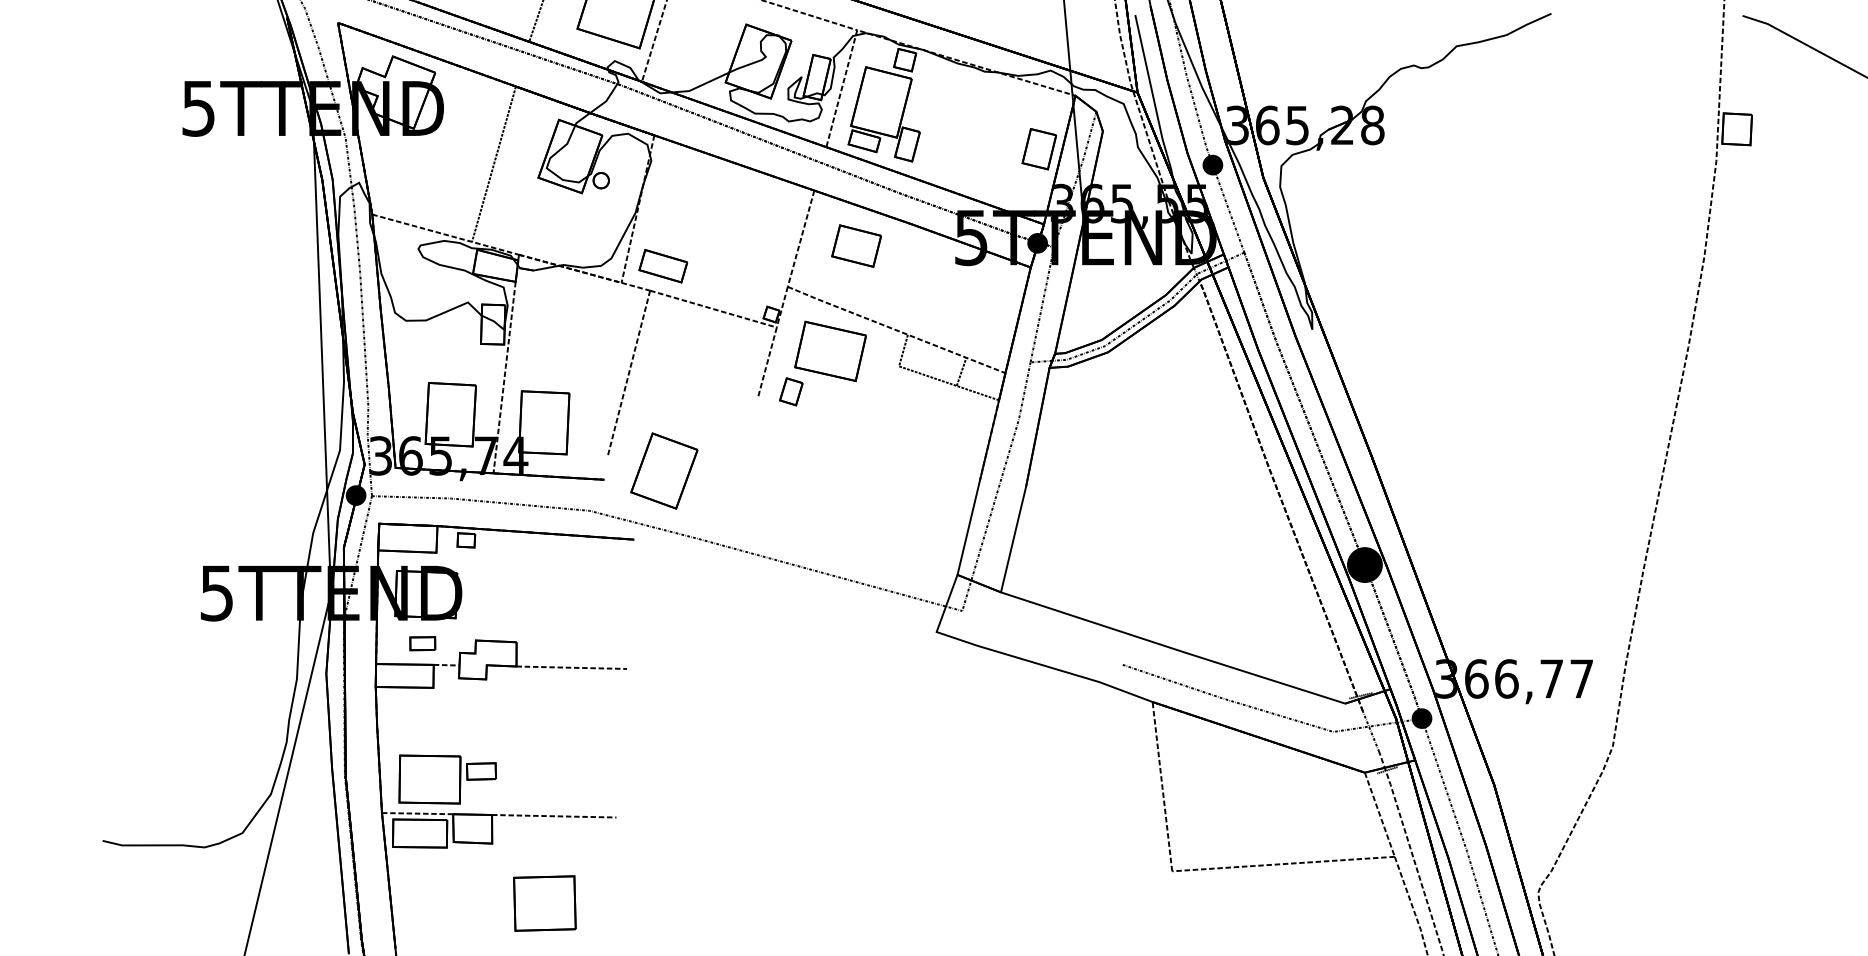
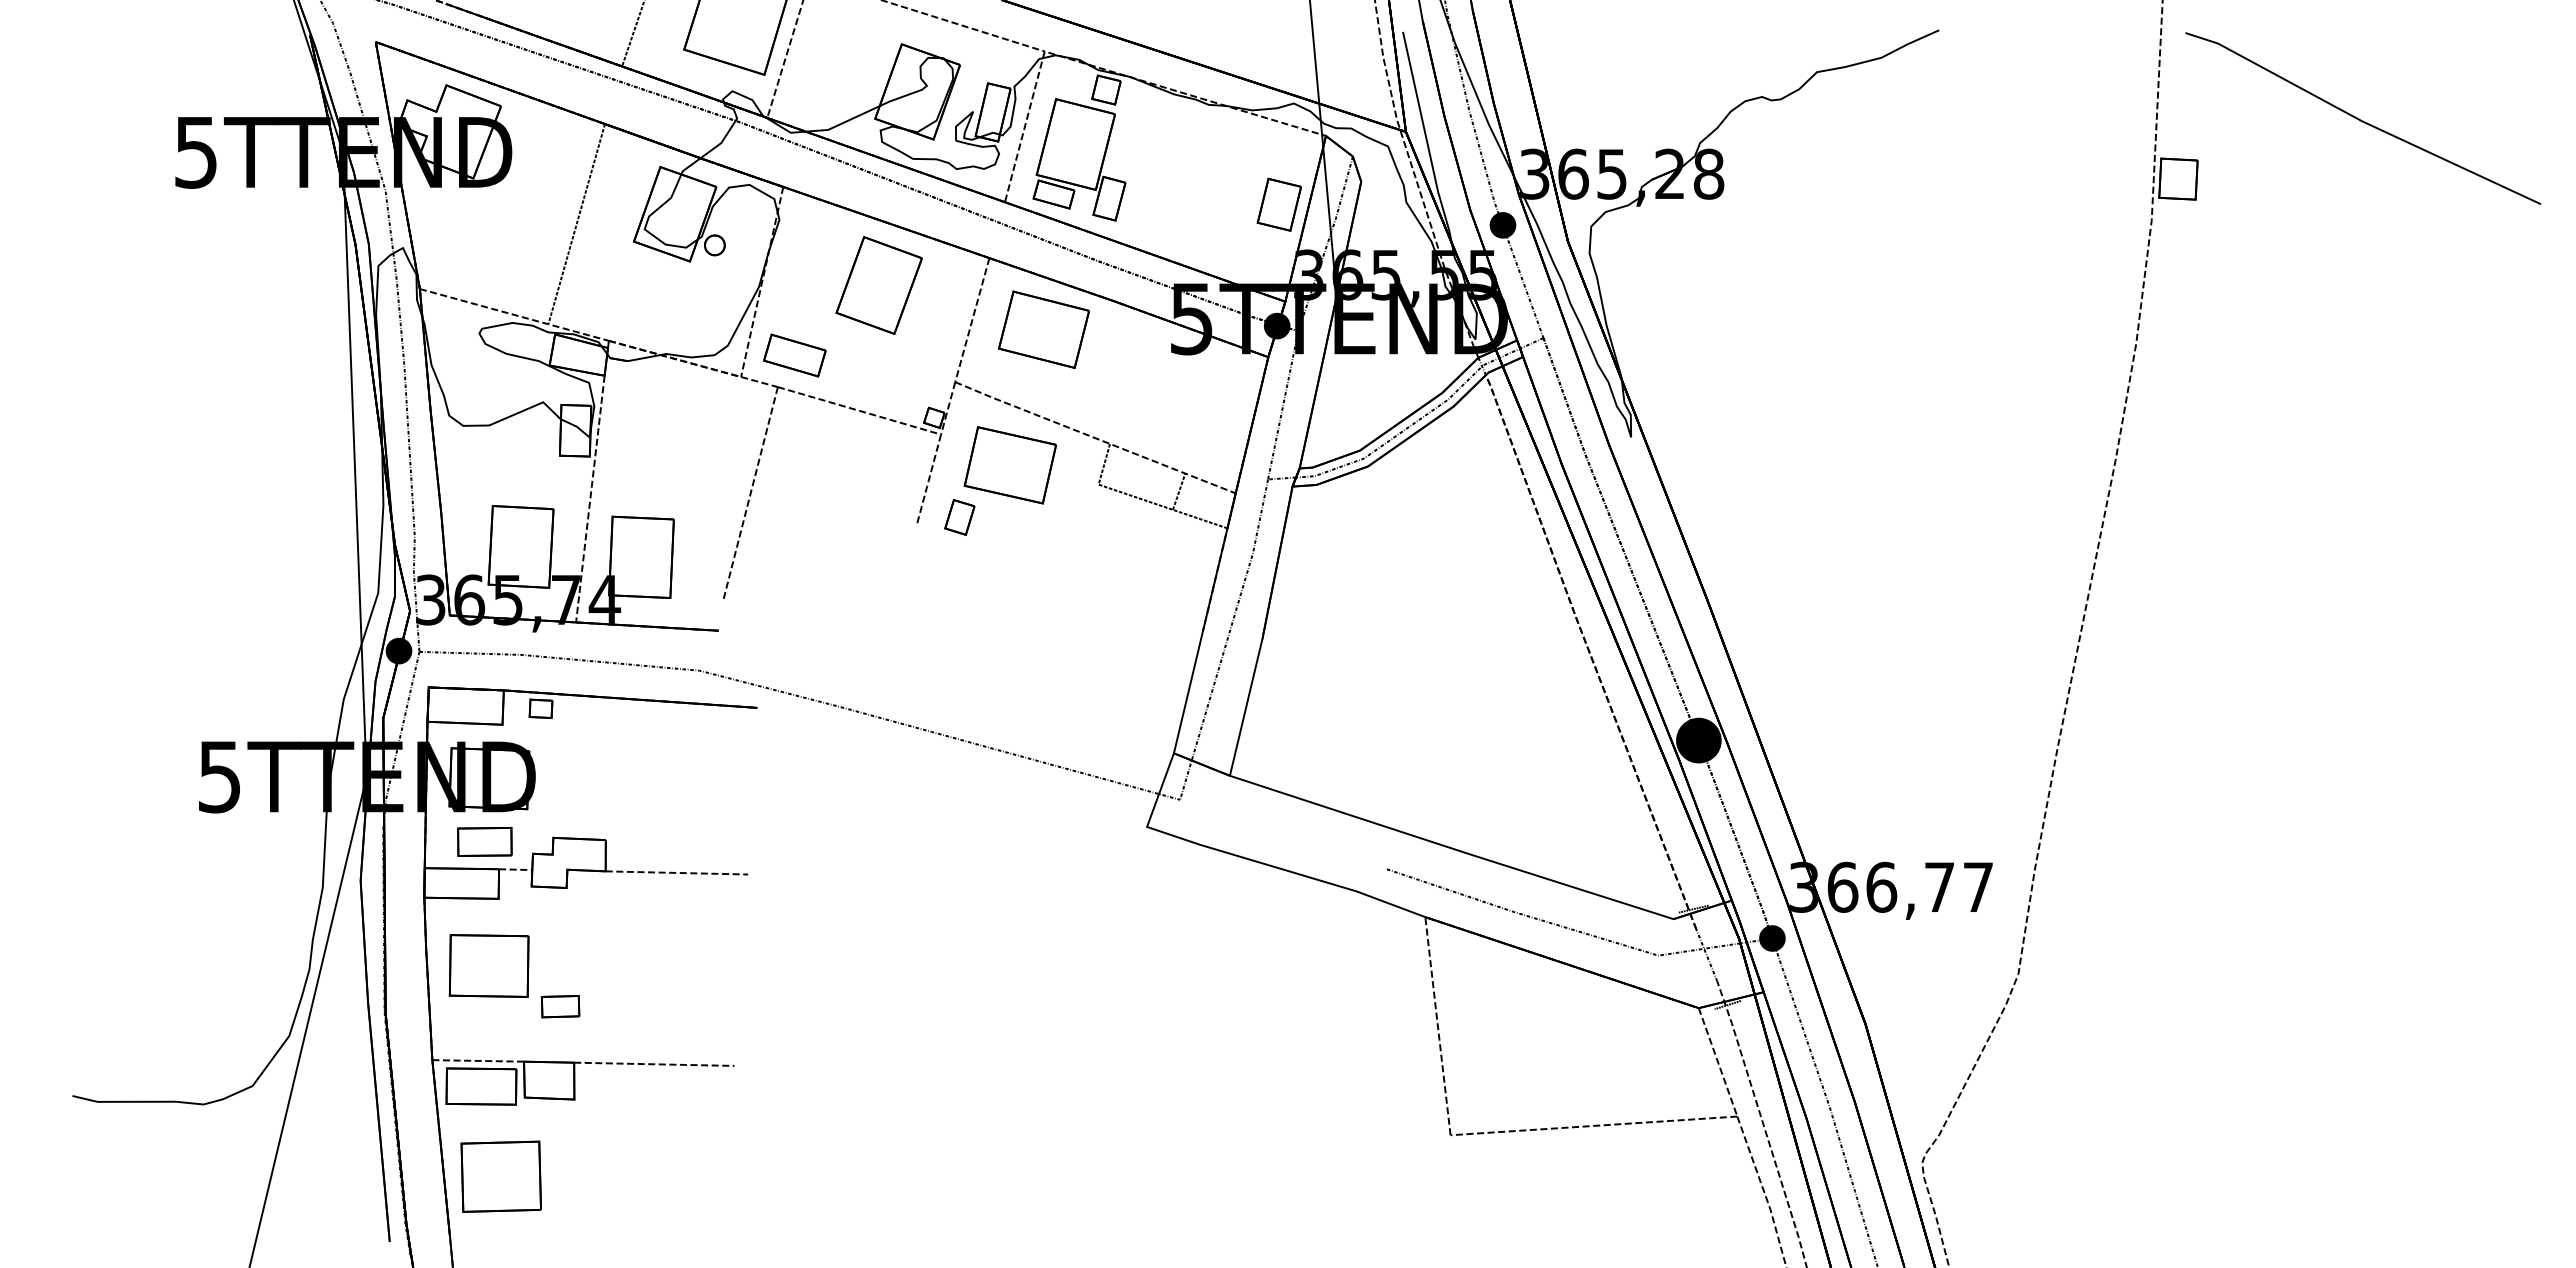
part: (856, 245) -> (1043, 329), size x1.43
part: (663, 471) -> (878, 285), moved
part: (422, 643) -> (484, 841), size x1.67
part: (429, 779) -> (488, 965), moved
part: (544, 903) -> (500, 1176), moved

